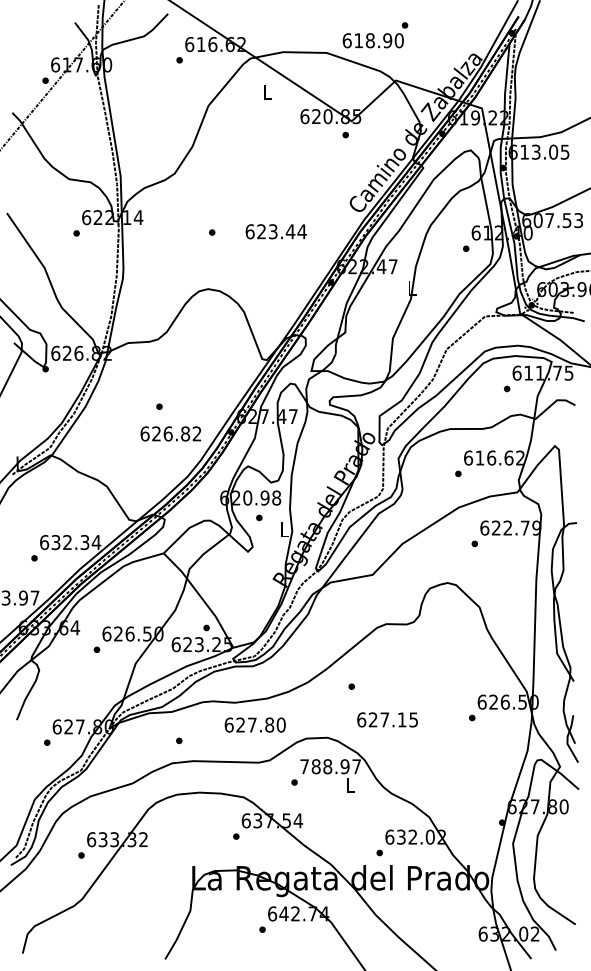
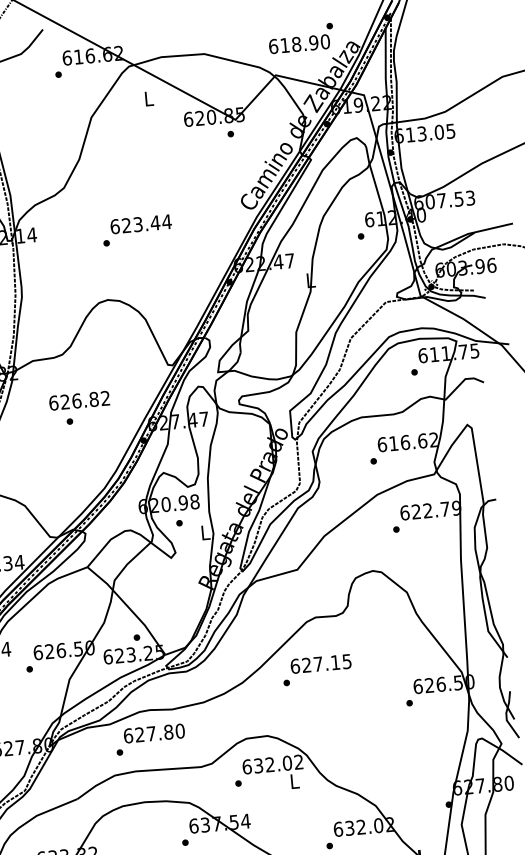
text: (375, 35) -> (301, 38), moved
text: (275, 231) -> (140, 224), moved
text: (170, 433) -> (79, 400), moved
text: (387, 719) -> (320, 663), moved
text: (254, 724) -> (153, 733), moved
text: (330, 766) -> (272, 764), 788.97 -> 632.02

